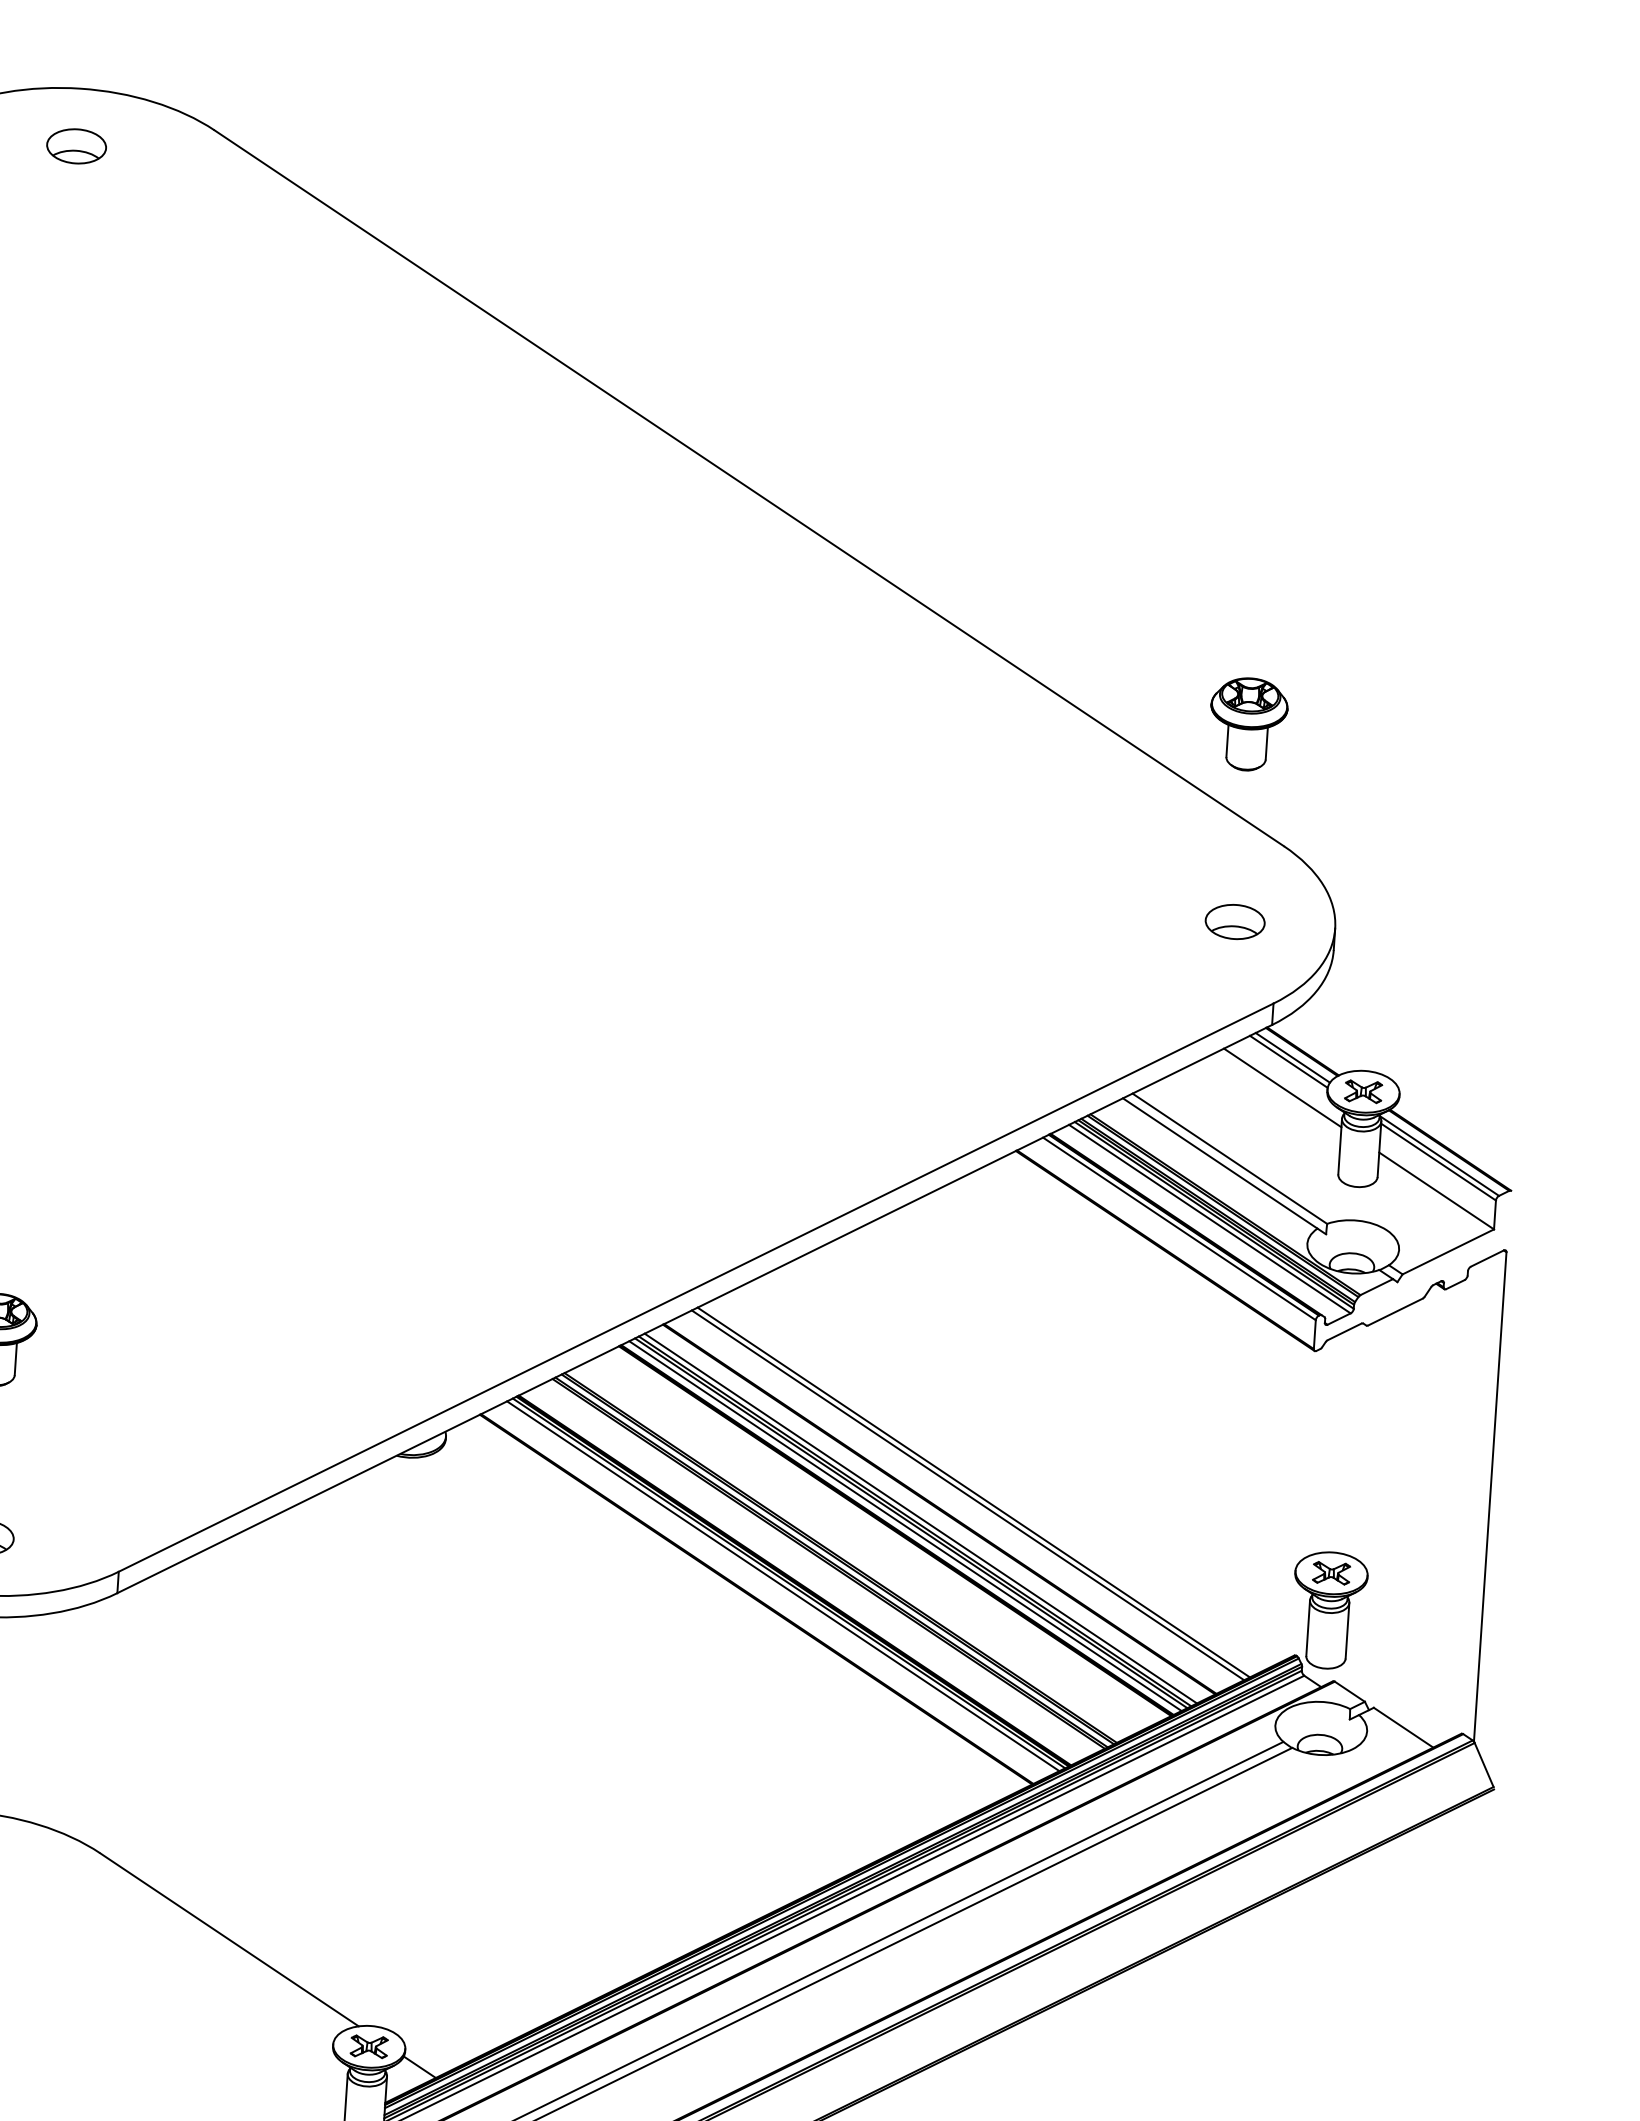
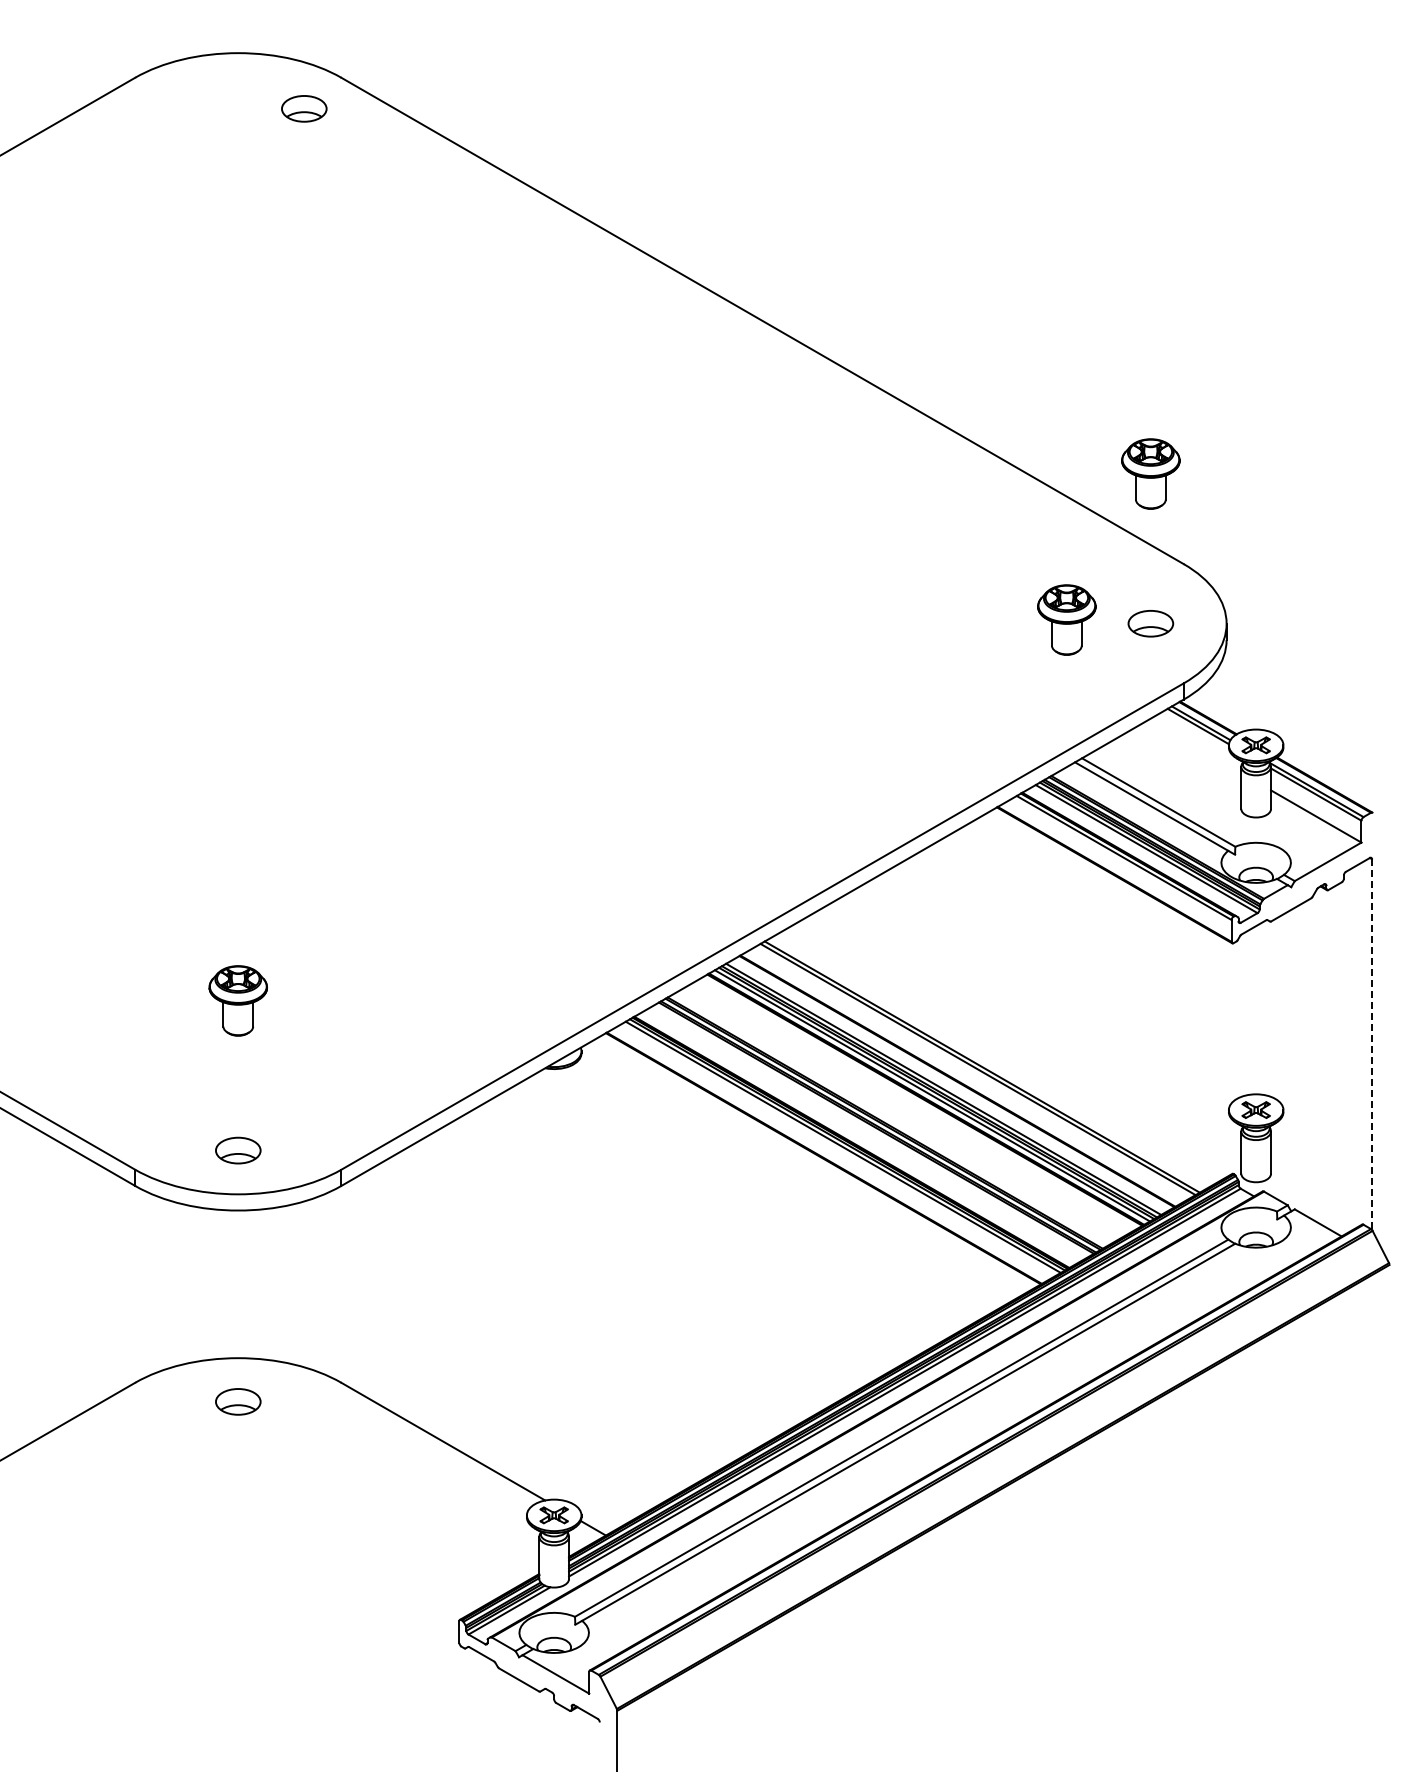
part: (76, 145) -> (304, 108), moved
part: (1124, 908) -> (1066, 619), added
line: (1282, 1087) -> (1194, 746), removed
line: (1489, 1498) -> (1371, 1045), solid -> dashed

